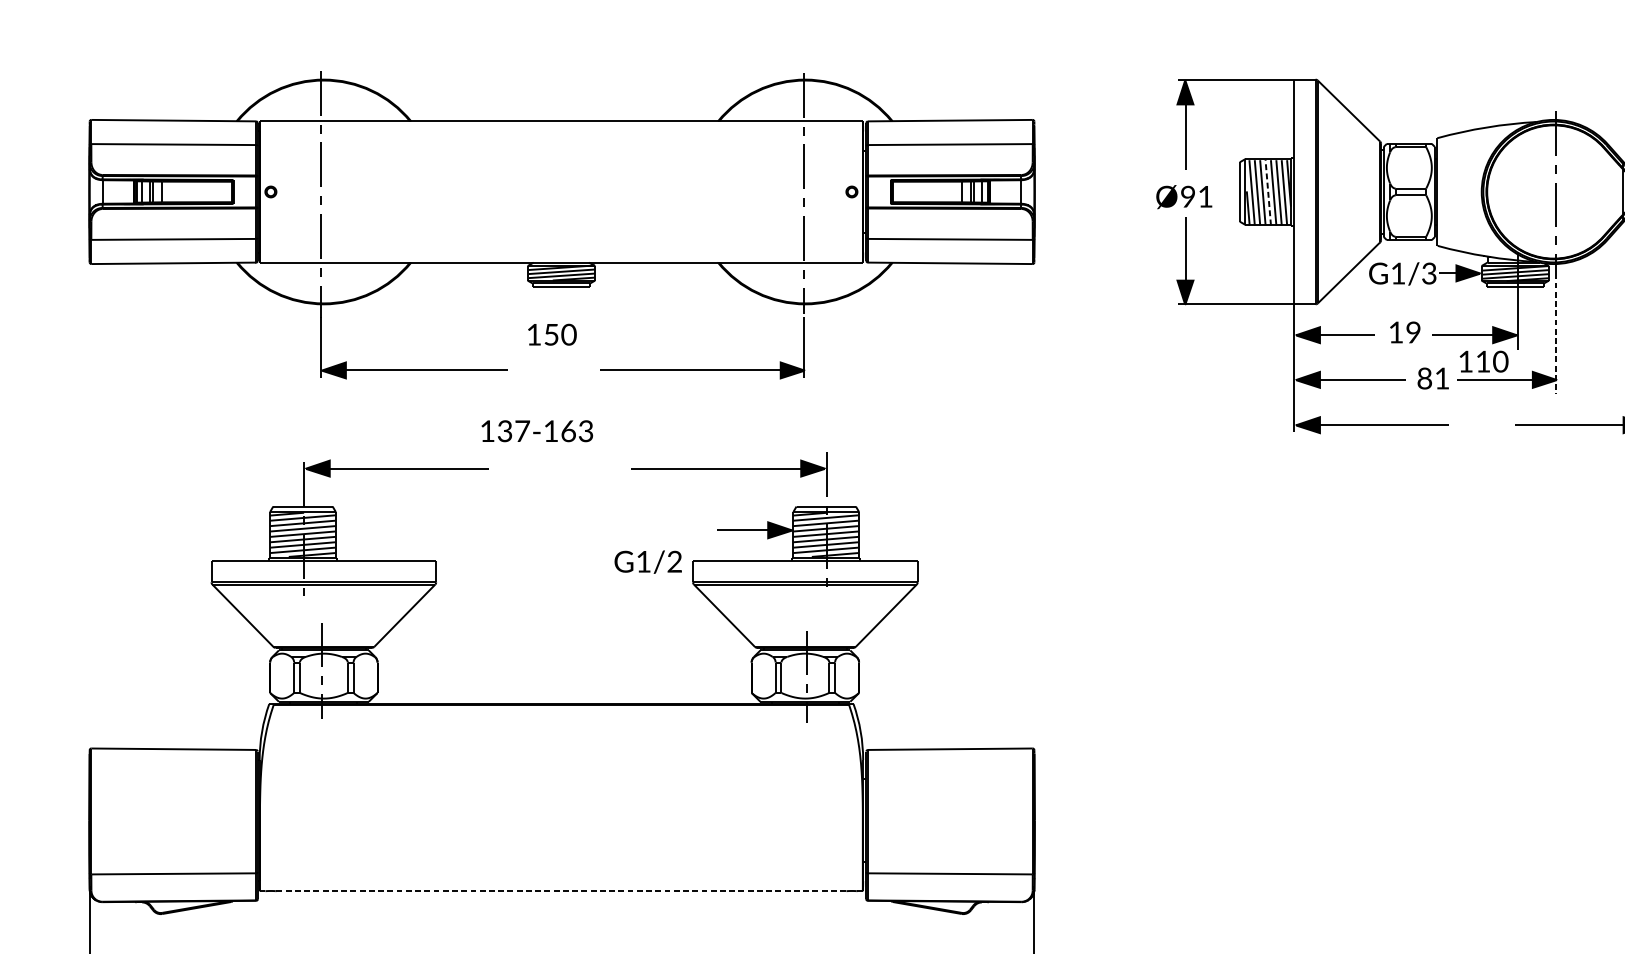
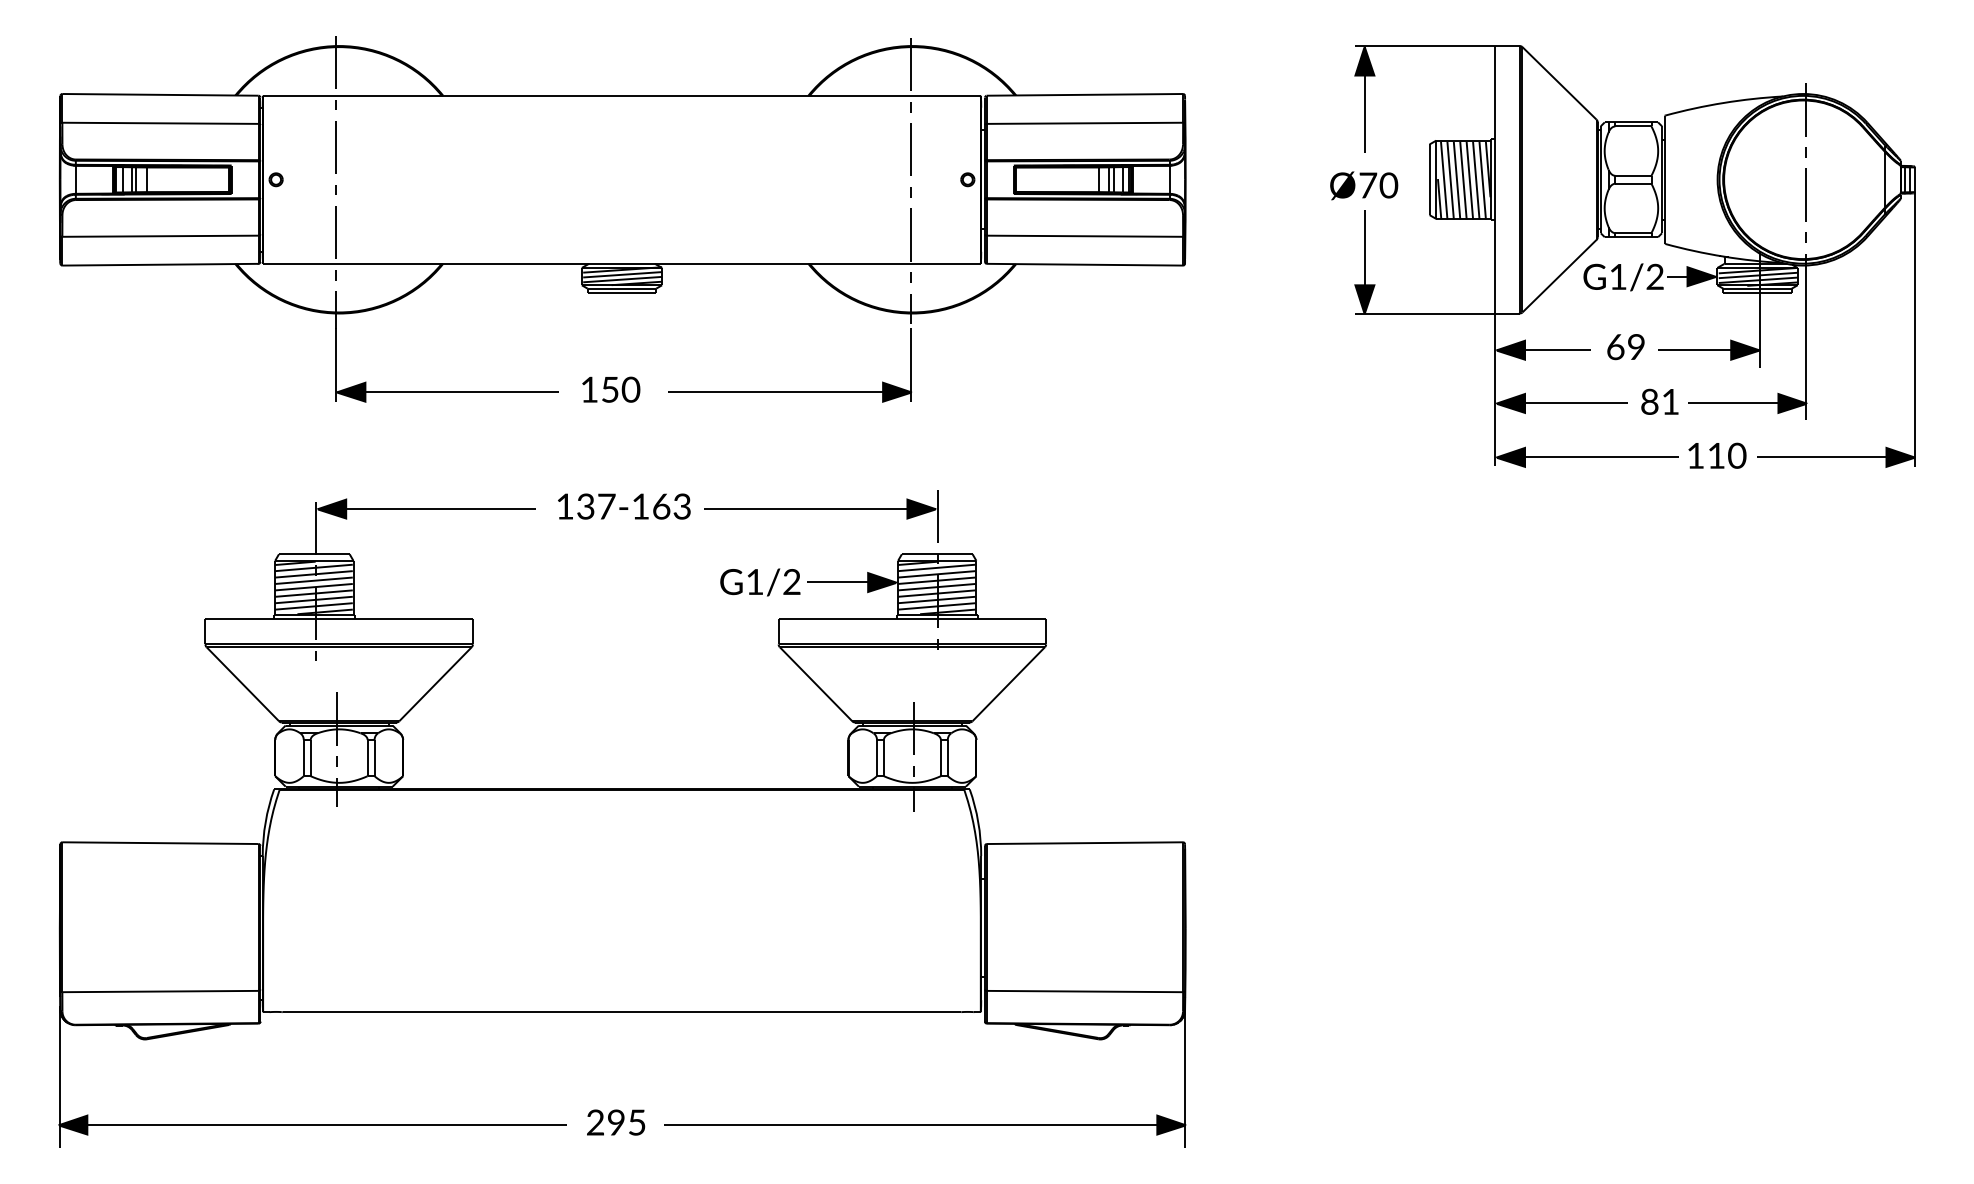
line: (1268, 192) -> (1463, 180), dashed -> solid
text: (1196, 196) -> (1378, 185), 91 -> 70
text: (1428, 274) -> (1654, 278), G1/3 -> G1/2
text: (1395, 332) -> (1615, 347), 19 -> 69
line: (1555, 333) -> (1805, 348), dashed -> solid
text: (552, 334) -> (611, 389), moved
text: (1484, 361) -> (1717, 455), moved
text: (537, 431) -> (624, 506), moved
text: (648, 562) -> (760, 582), moved
line: (561, 891) -> (622, 1012), dashed -> solid

